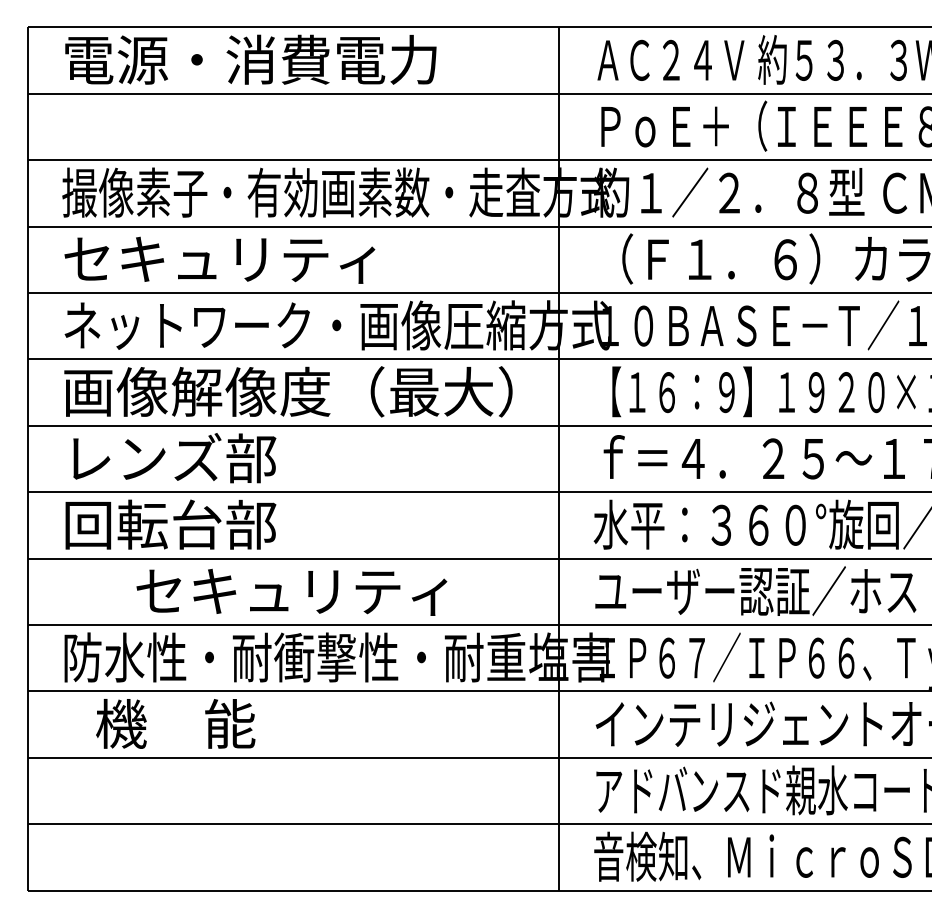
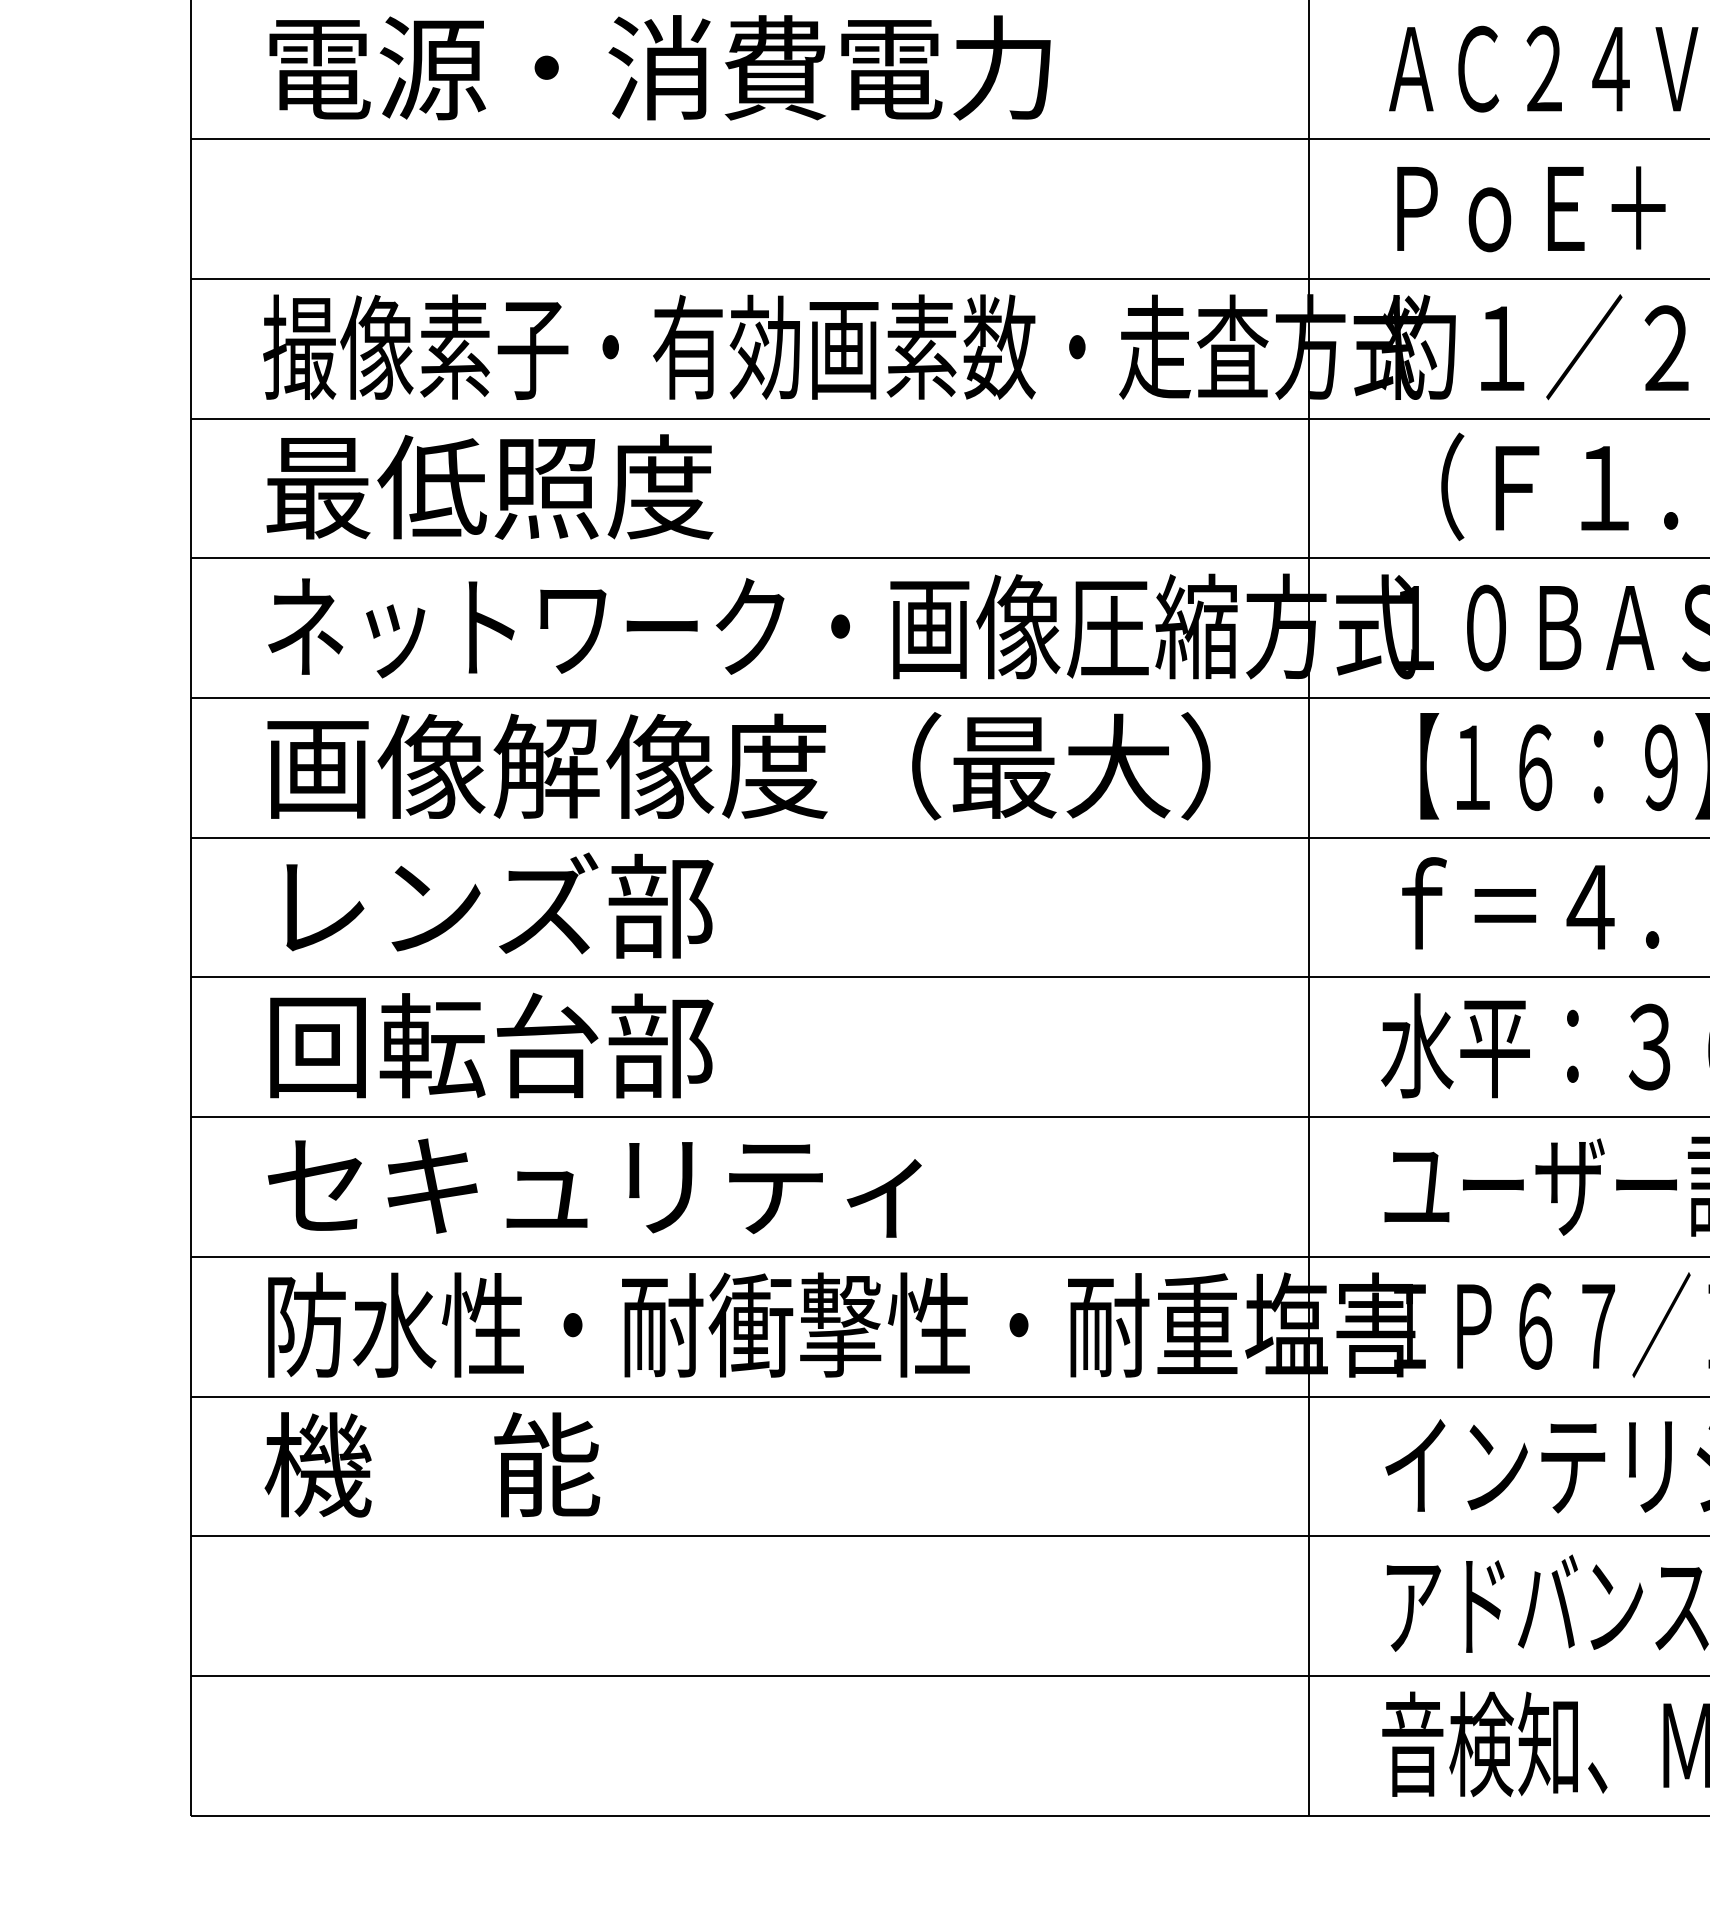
text: (219, 258) -> (593, 485), セキュリティ -> 最低照度
text: (291, 591) -> (593, 1186), moved
text: (175, 723) -> (431, 1463), moved

